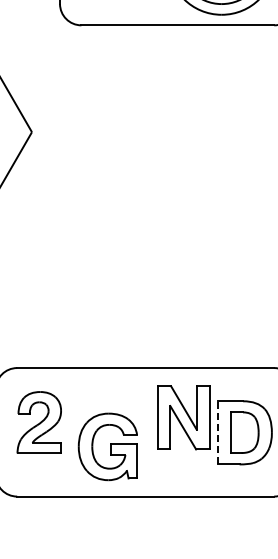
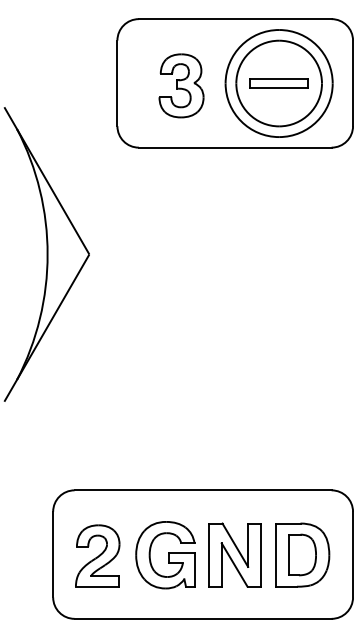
part: (183, 417) -> (234, 554), moved
part: (39, 422) -> (97, 555), moved
line: (218, 433) -> (275, 555), dashed -> solid
part: (108, 447) -> (165, 555), moved

